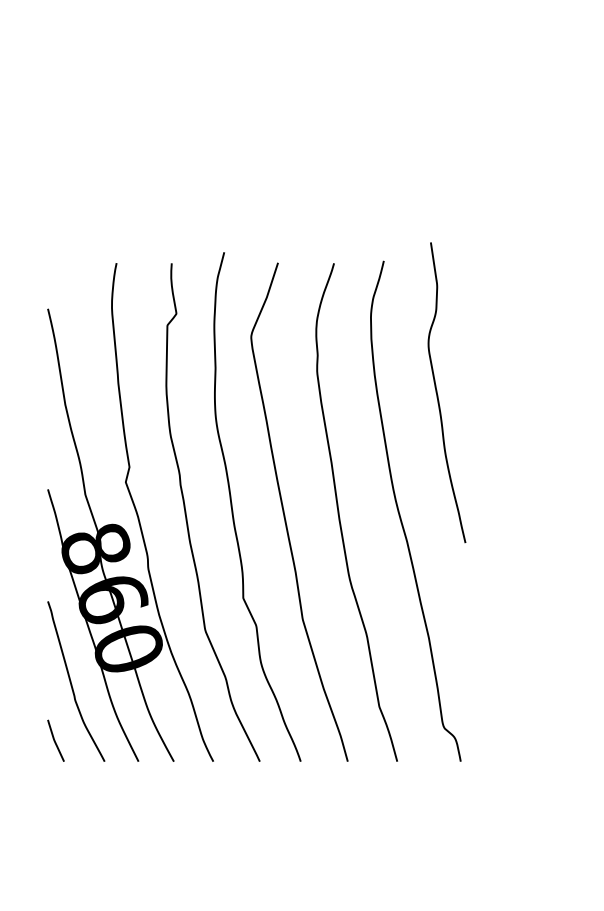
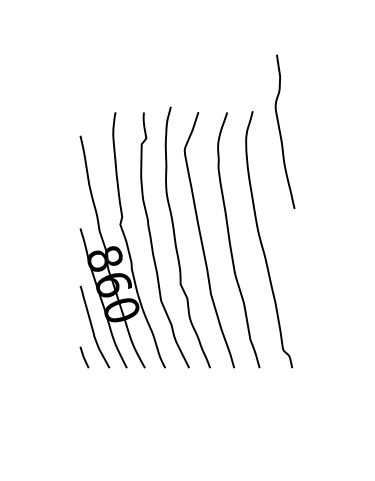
curve: (439, 395) -> (281, 133), moved

